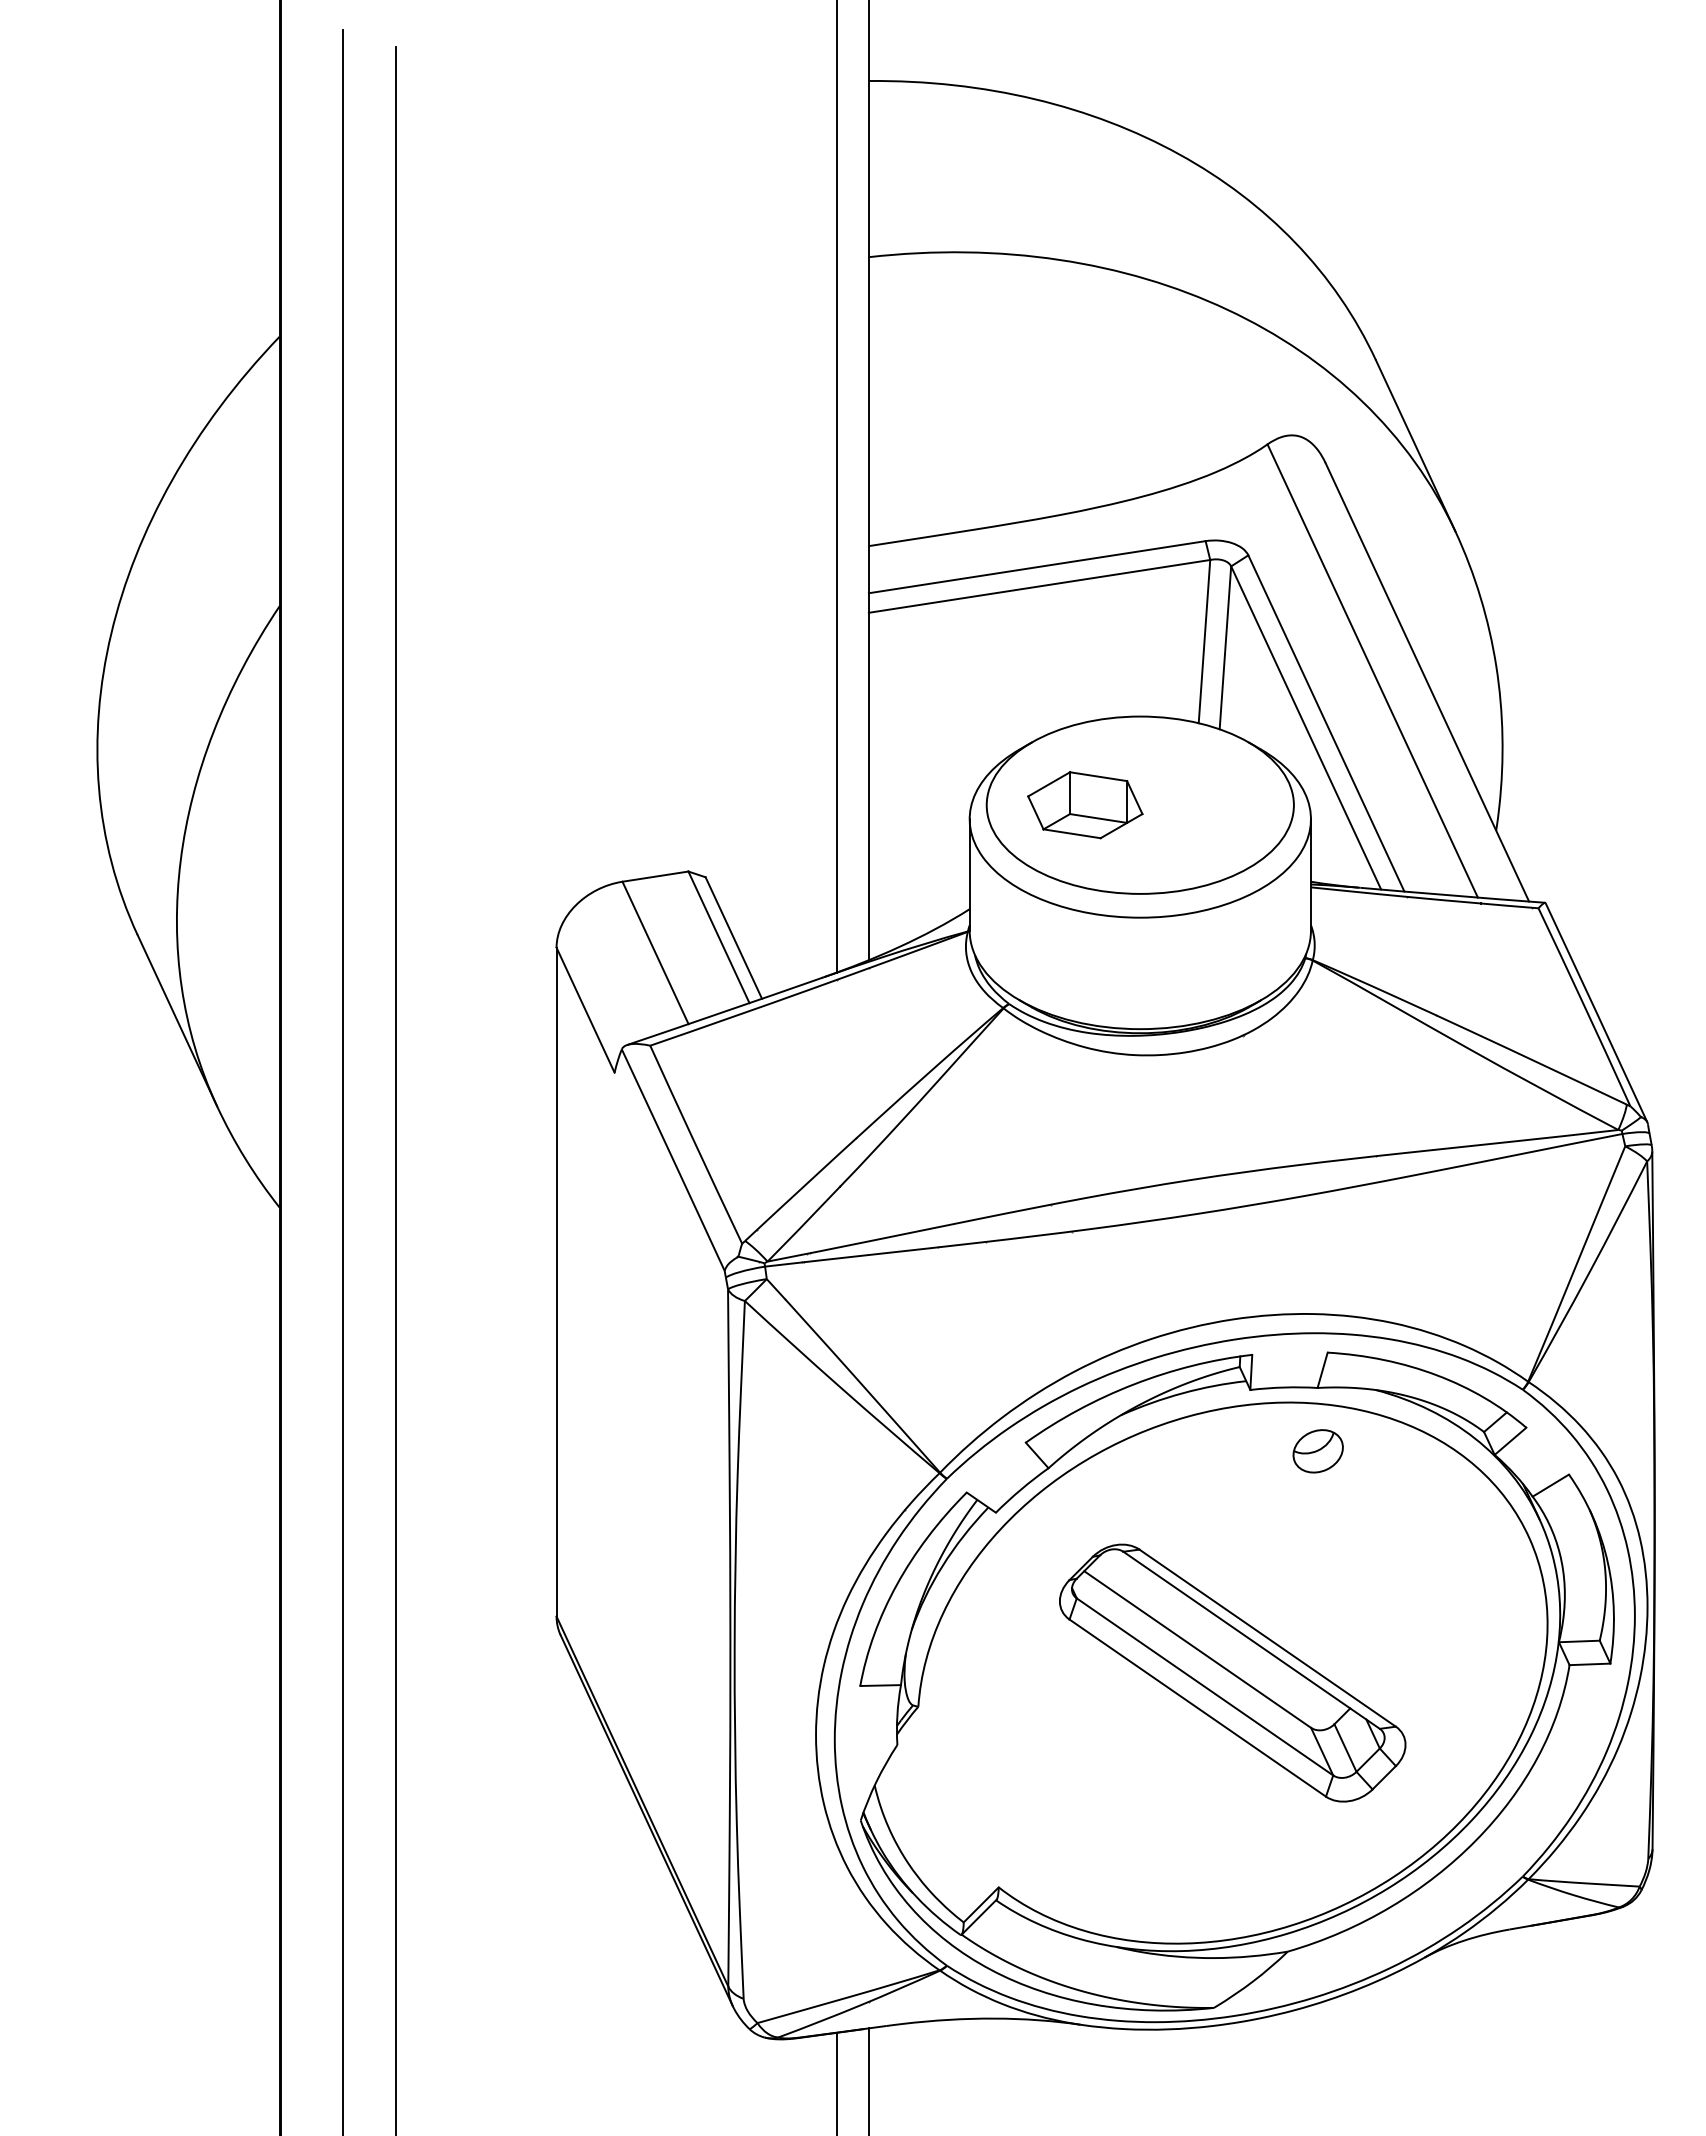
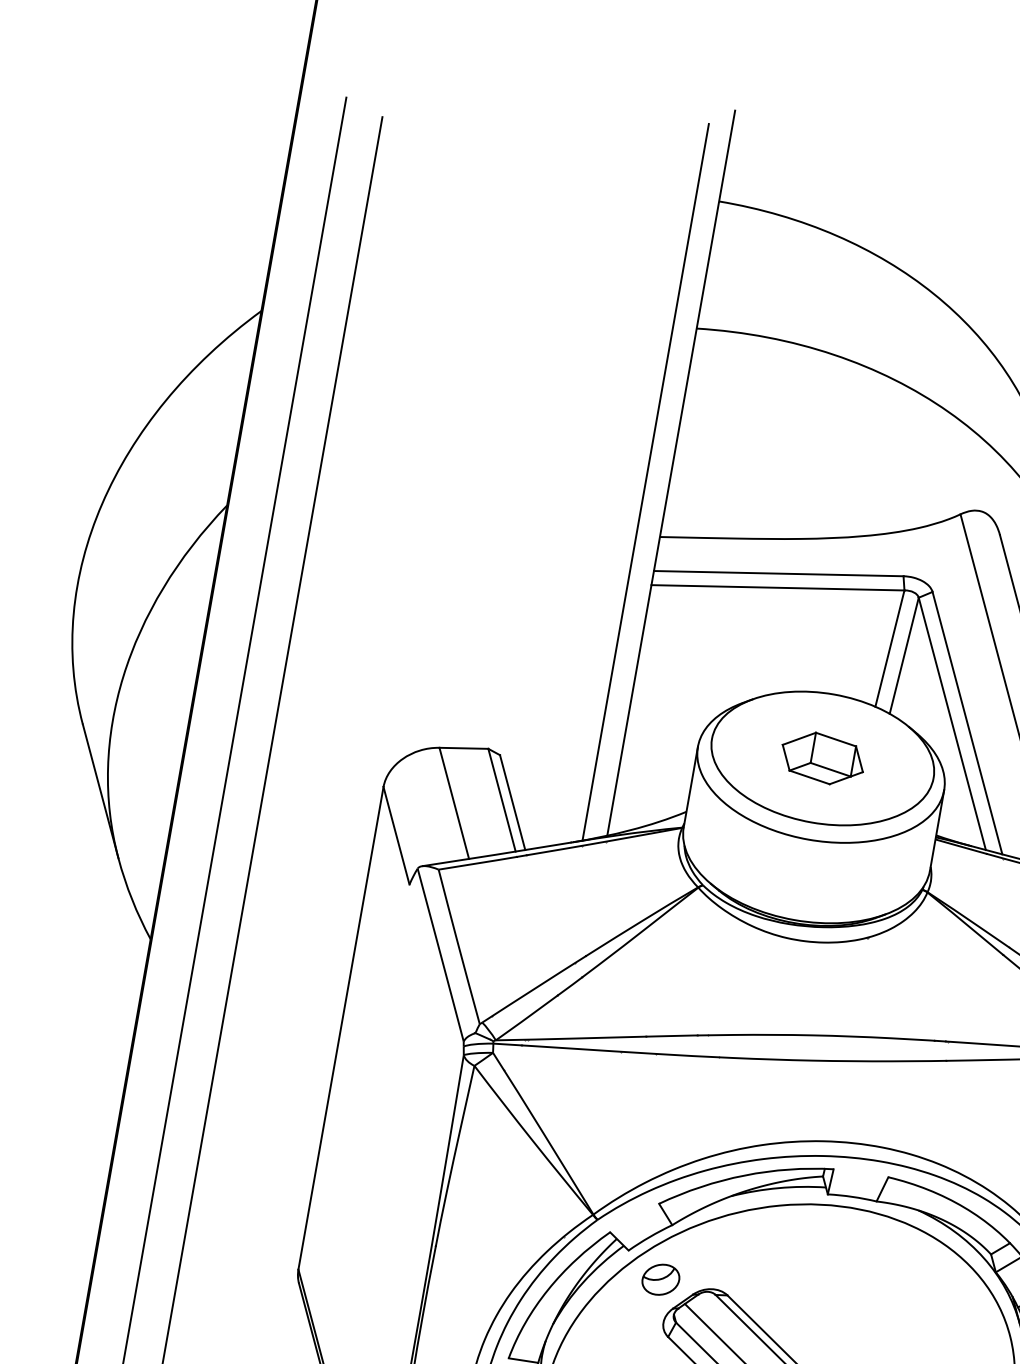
part: (1085, 805) -> (822, 758), moved
part: (1317, 1451) -> (660, 1279), moved

